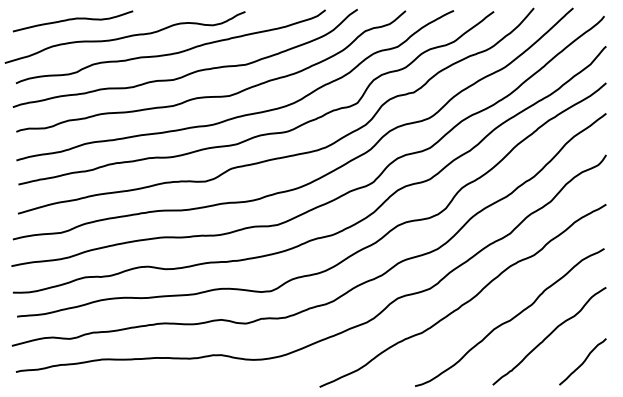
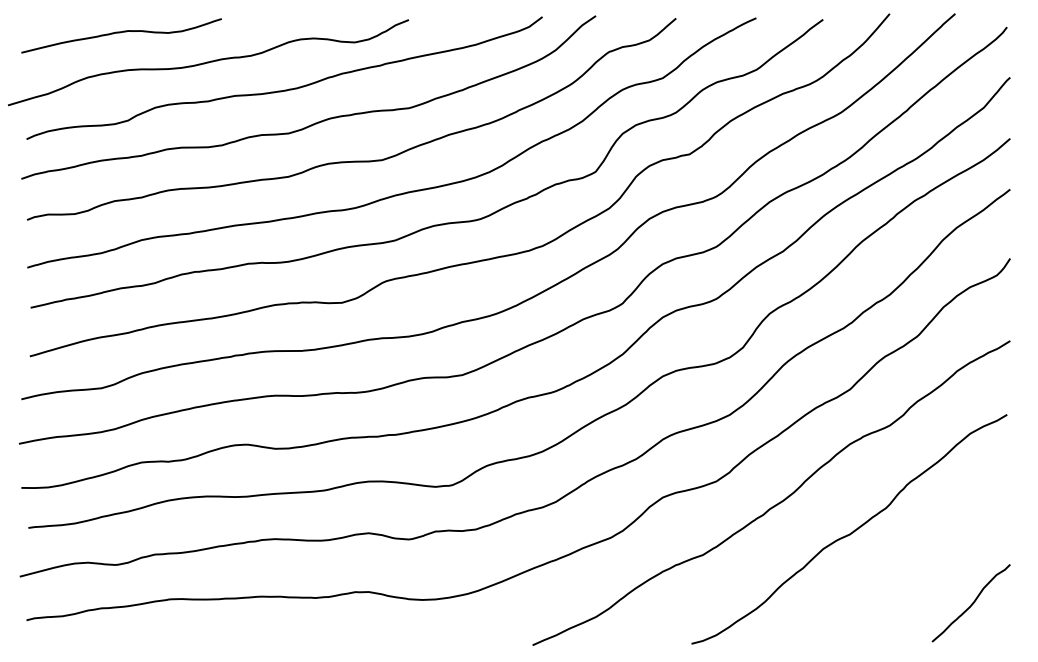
curve: (549, 336) -> (915, 560), removed

